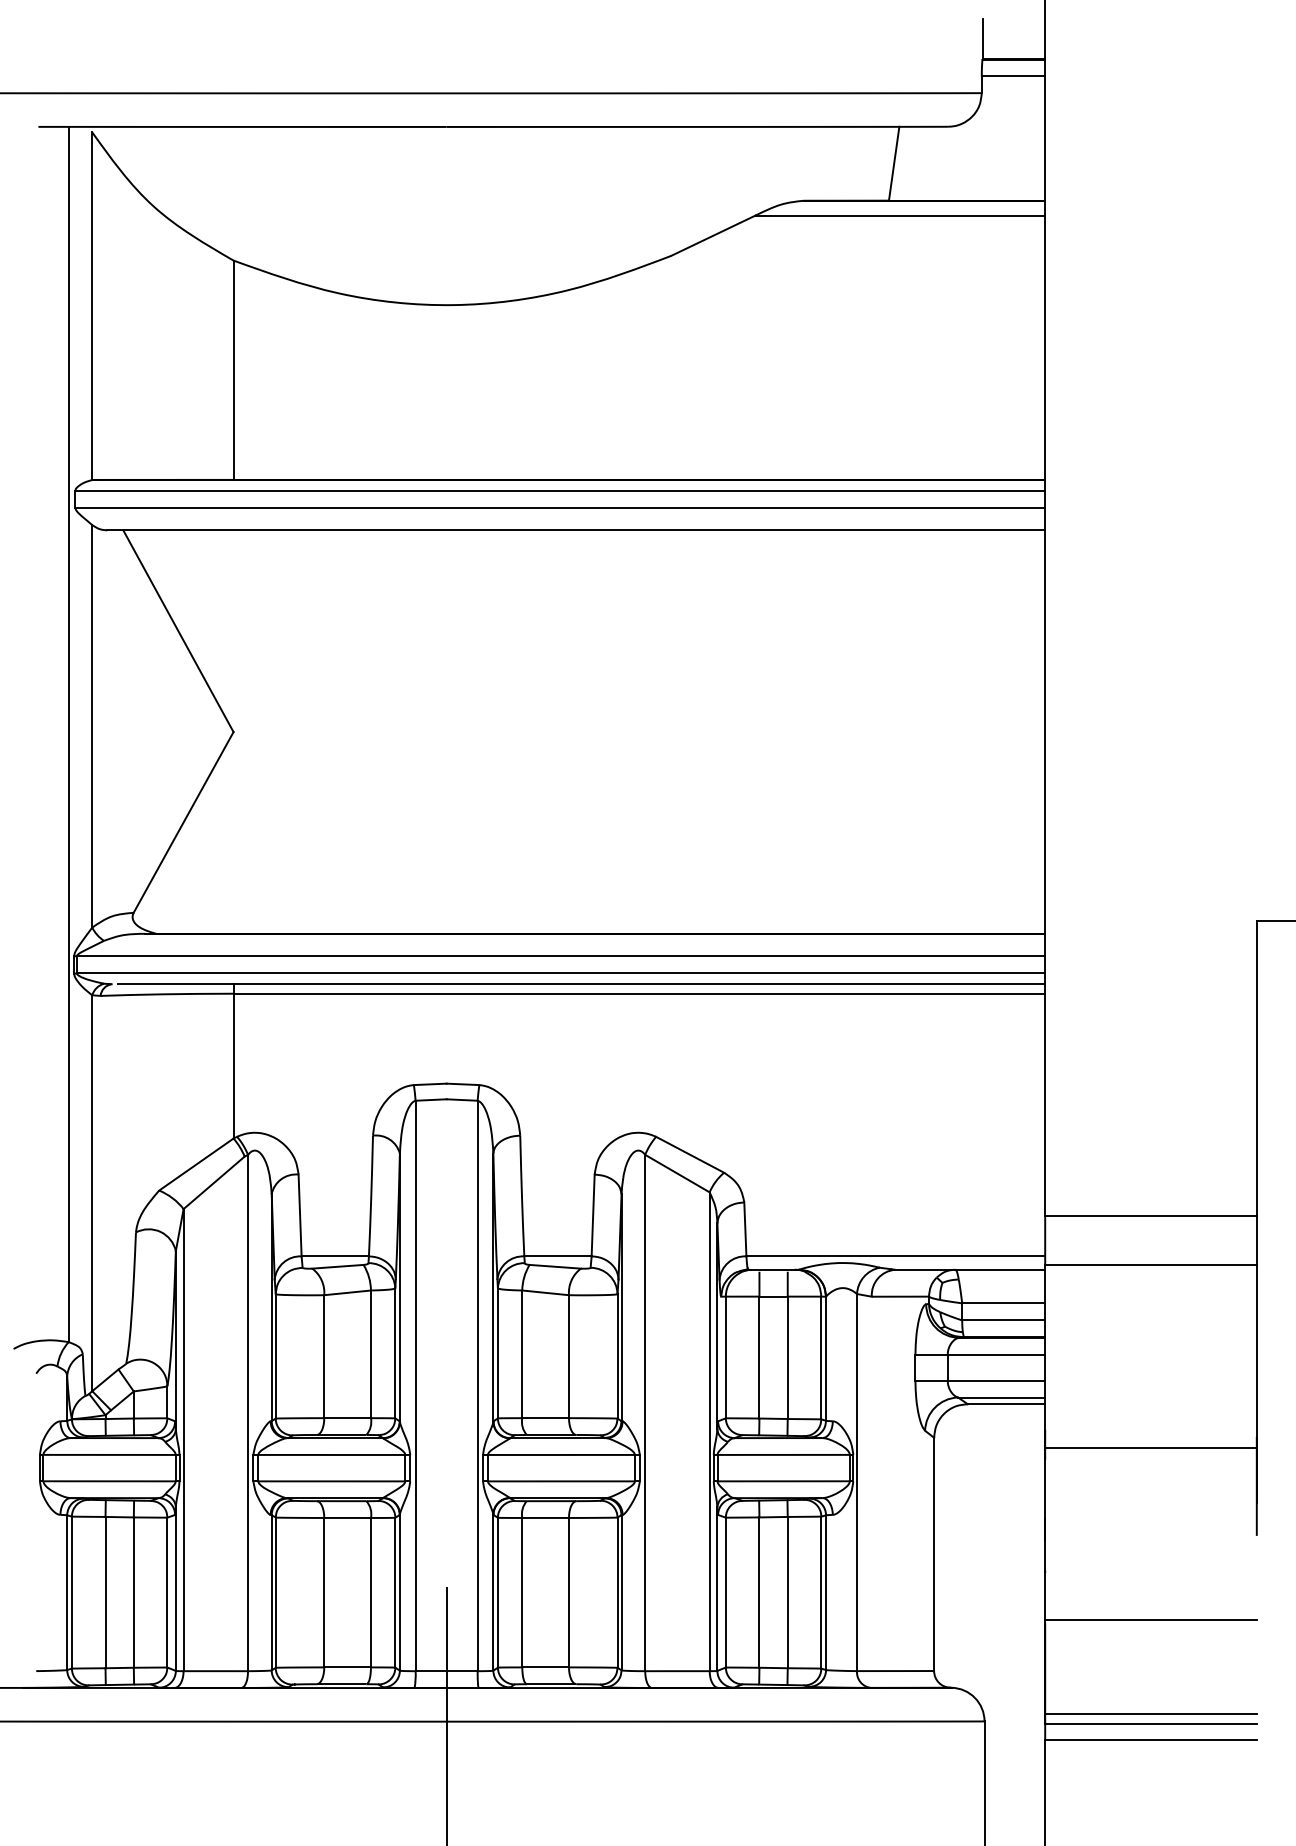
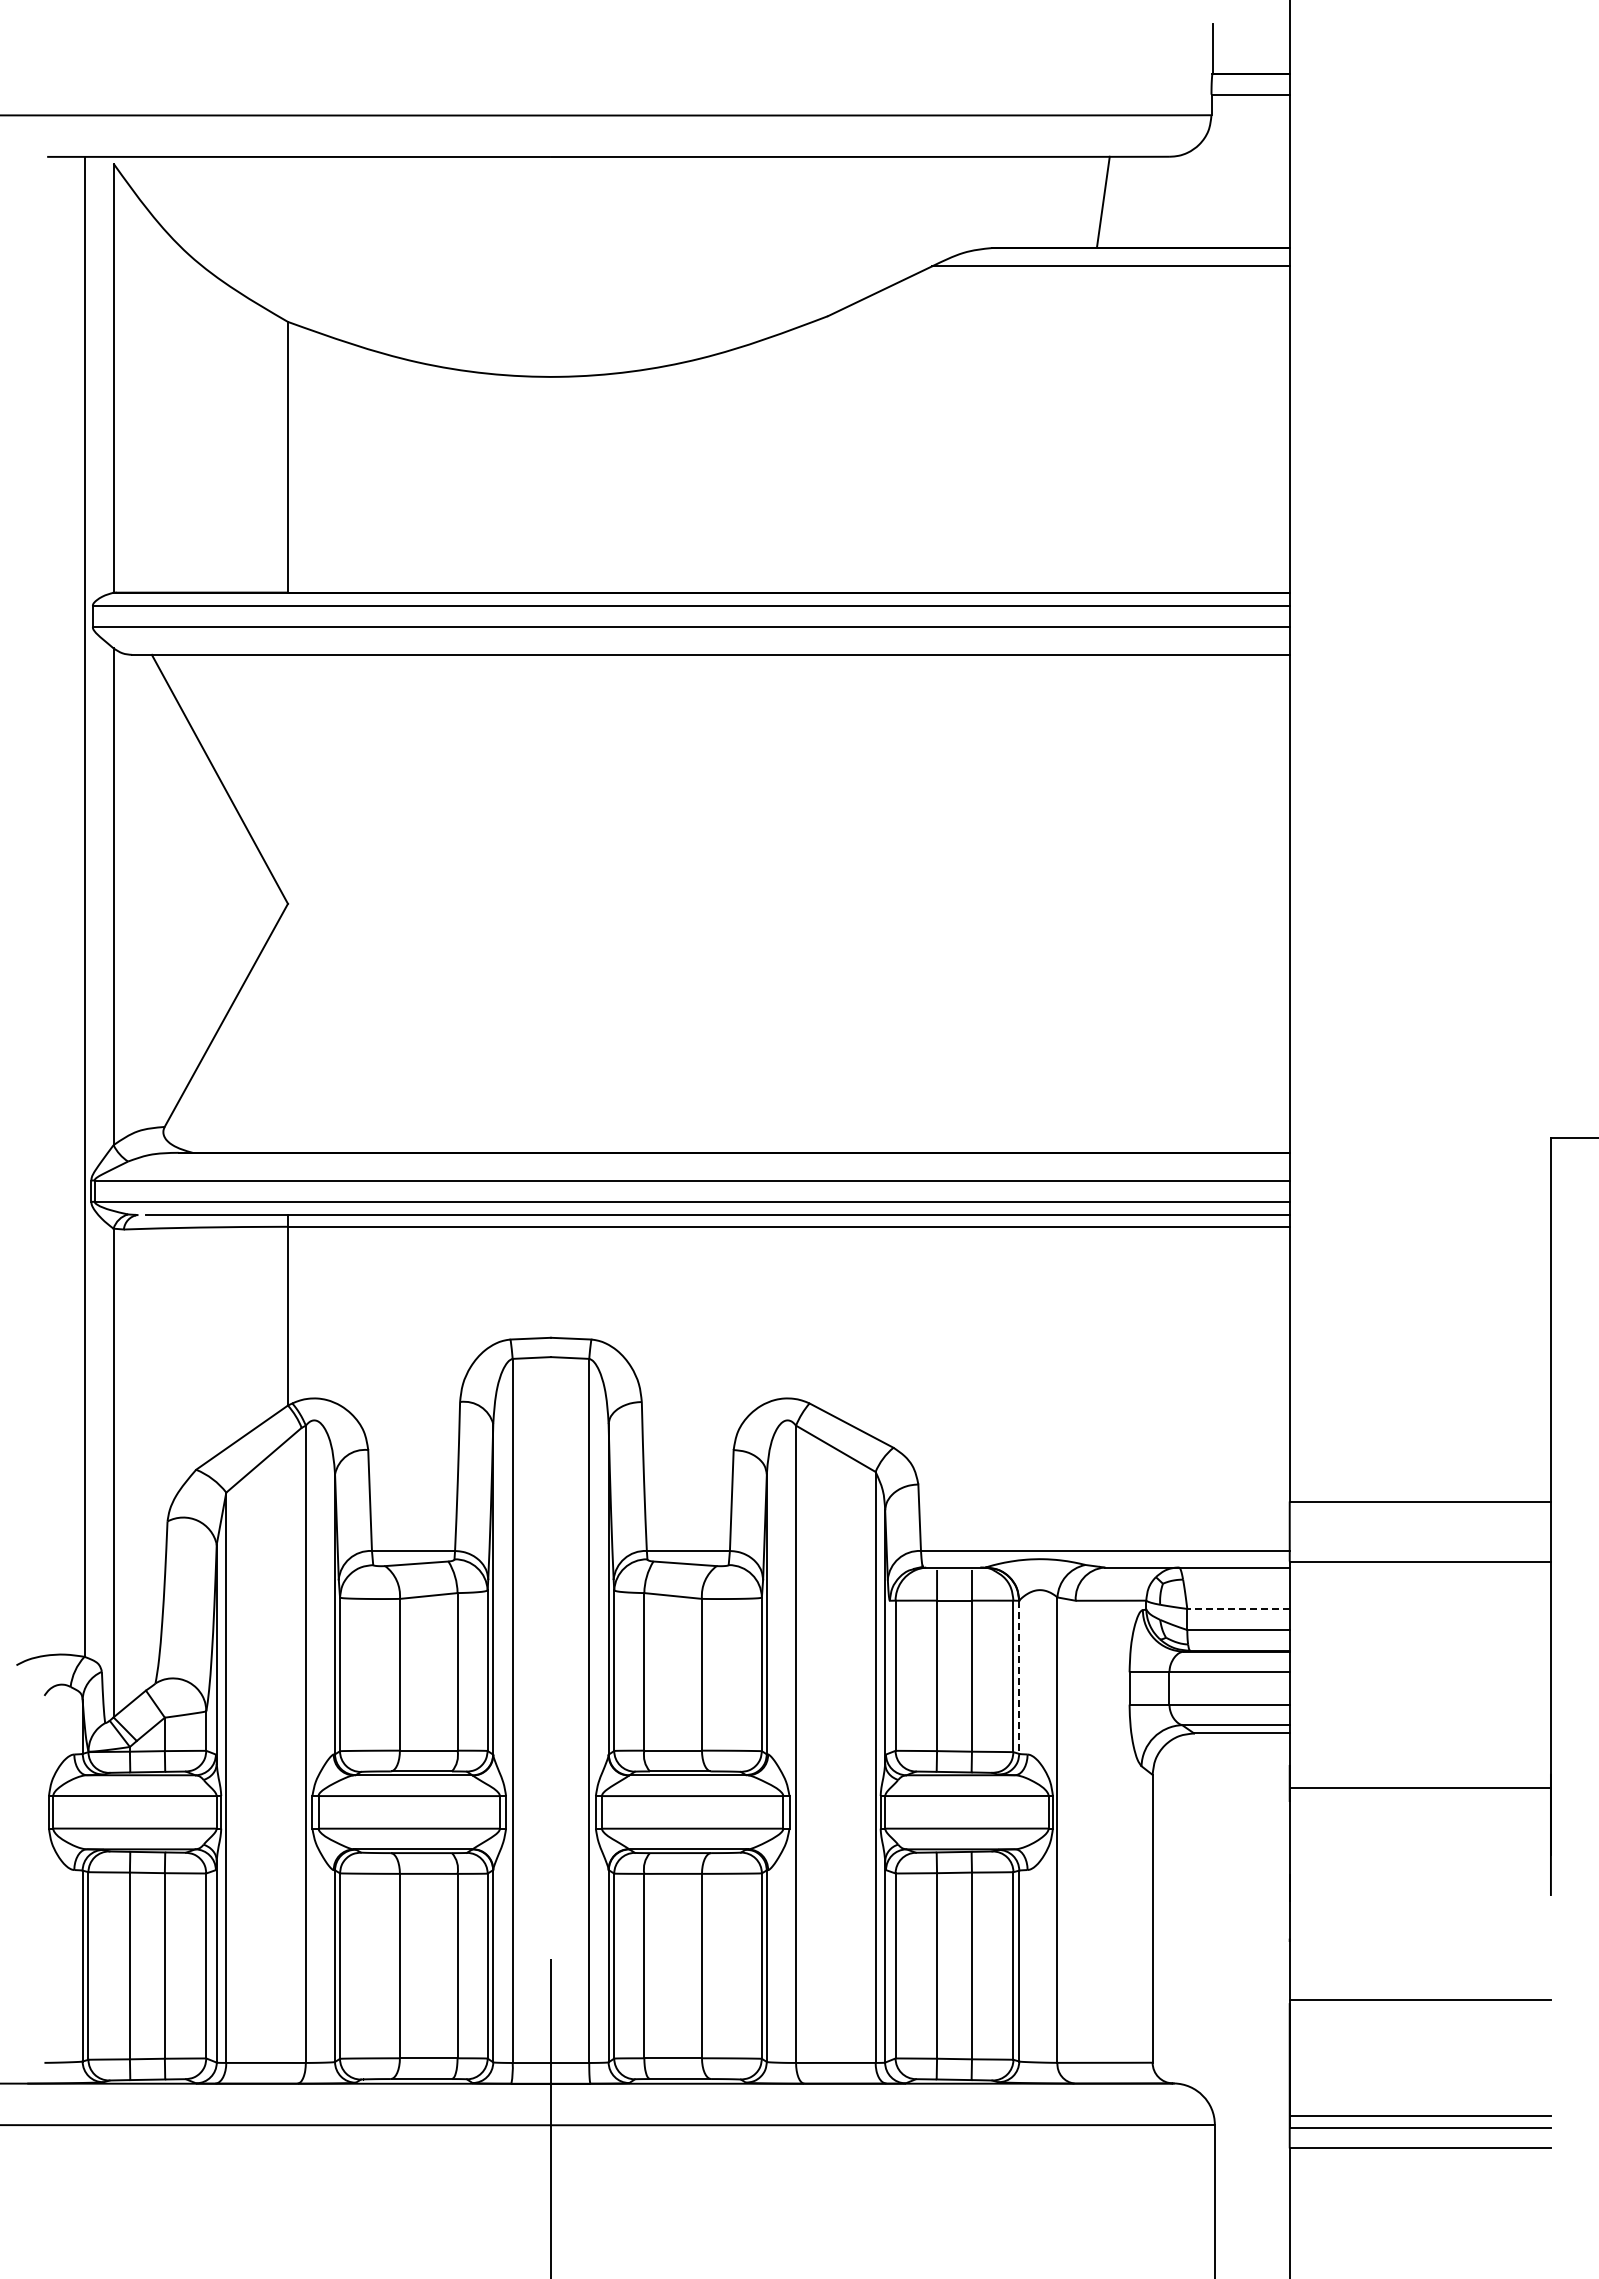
line: (1003, 1302) -> (1238, 1608), solid -> dashed
line: (826, 1358) -> (1019, 1677), solid -> dashed

